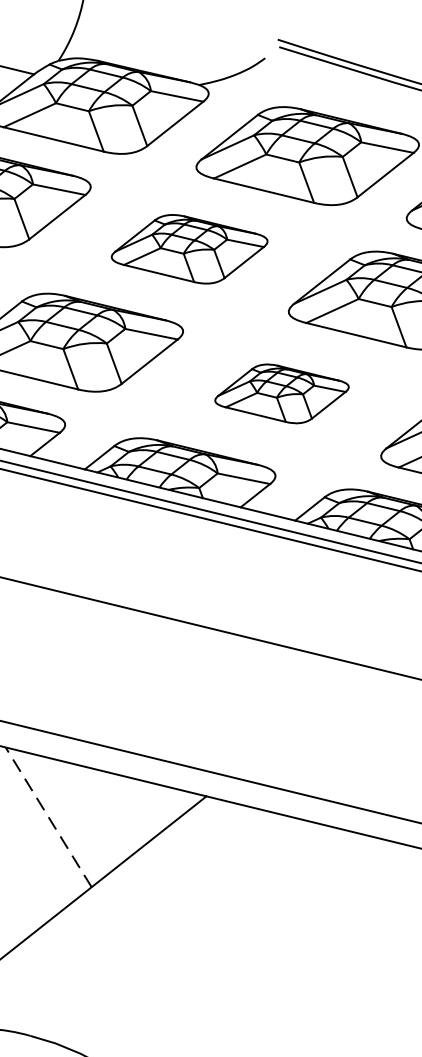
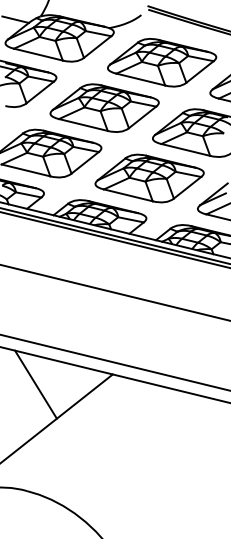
part: (189, 248) -> (104, 107), size x1.43
part: (281, 393) -> (149, 178), size x1.67
line: (47, 816) -> (35, 384), dashed -> solid

